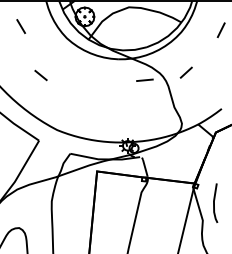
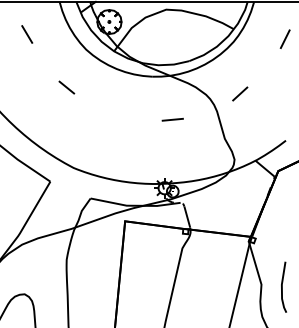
line: (40, 75) -> (66, 87), moved
line: (144, 80) -> (172, 119), moved
line: (214, 202) -> (282, 286), moved

